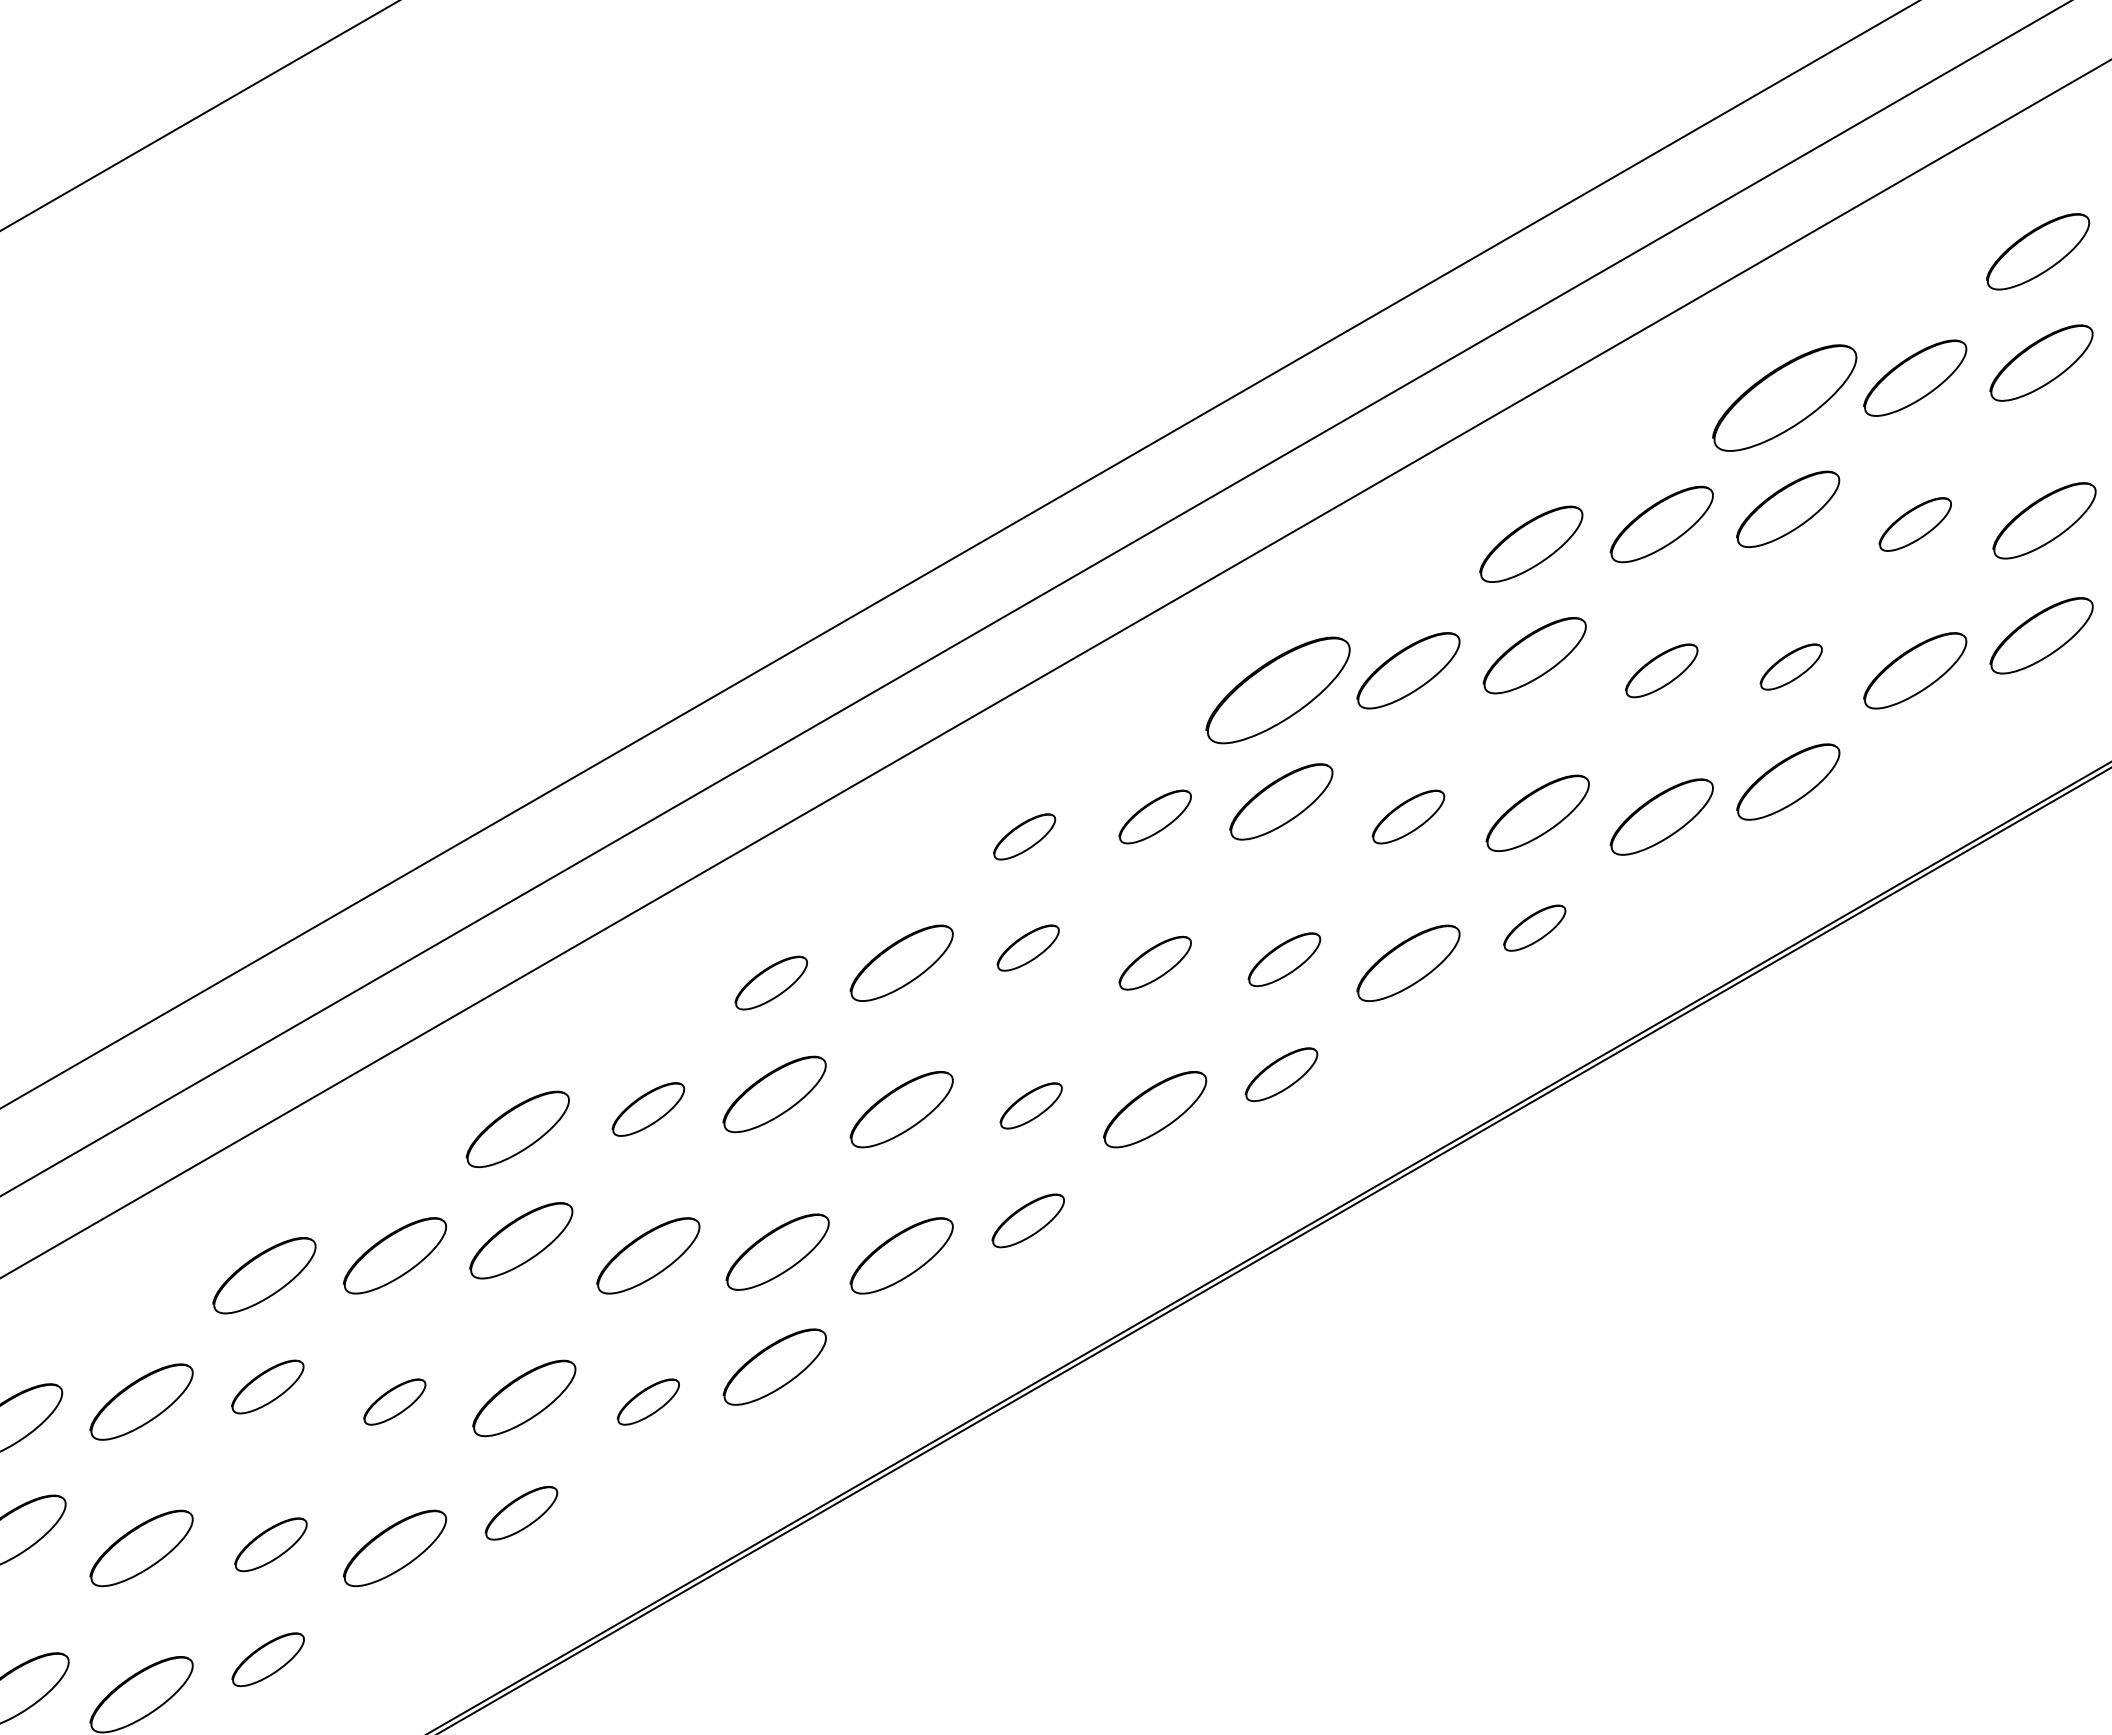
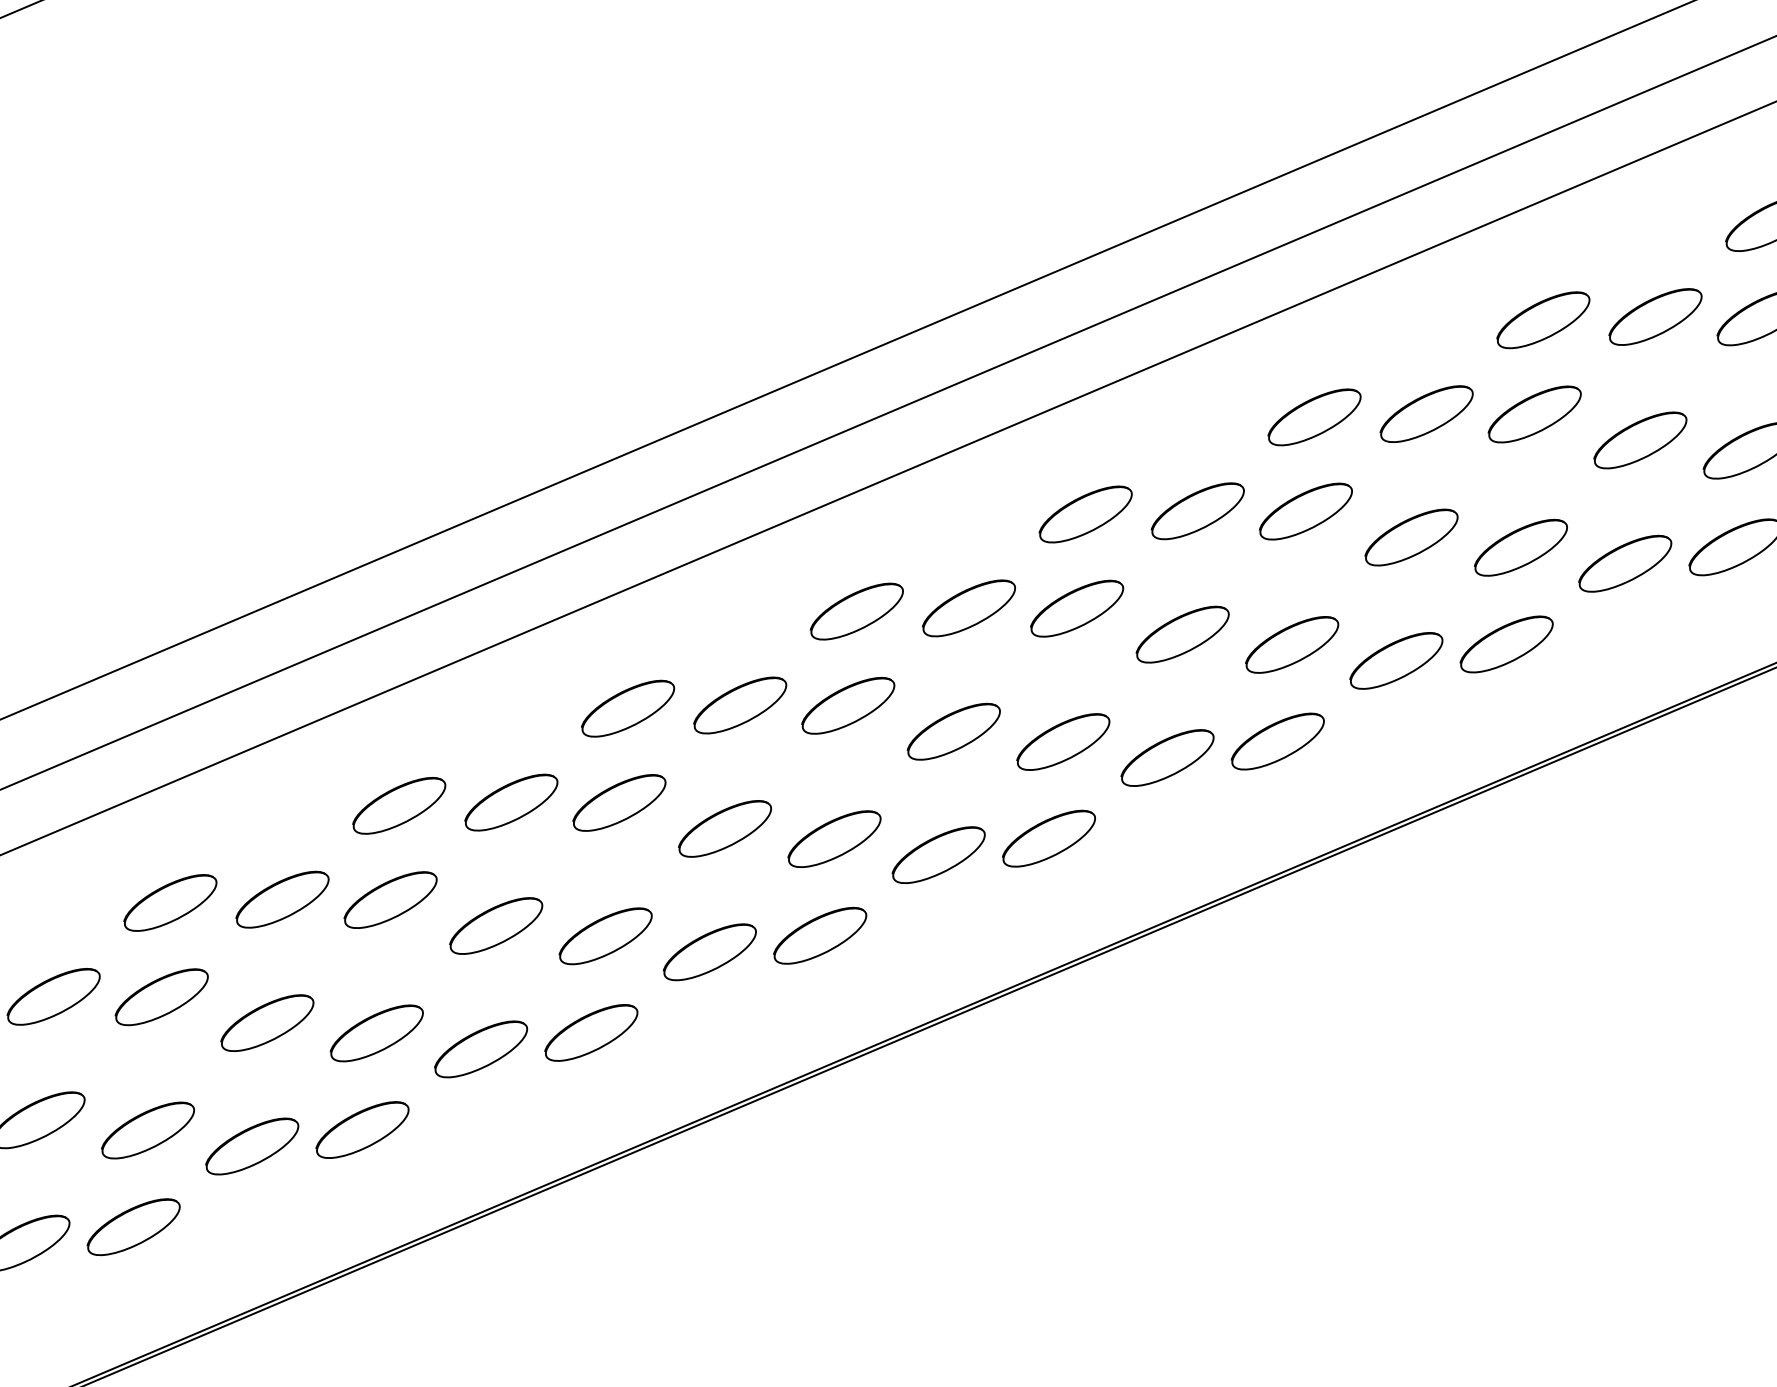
part: (1784, 397) -> (1543, 319), size x0.71
part: (1915, 524) -> (1640, 440), size x1.43
part: (1791, 666) -> (1521, 547), size x1.67
part: (1661, 670) -> (1411, 537), size x1.43
part: (1277, 690) -> (1085, 514), size x0.71
part: (1155, 816) -> (969, 607), size x1.43
part: (1408, 816) -> (1182, 634), size x1.43
part: (1024, 836) -> (856, 611), size x1.67
part: (1534, 927) -> (1277, 740), size x1.67
part: (1028, 947) -> (848, 705), size x1.67
part: (1284, 959) -> (1063, 741), size x1.43
part: (1155, 962) -> (954, 731), size x1.43
part: (771, 982) -> (628, 708), size x1.43
part: (1281, 1074) -> (1048, 838), size x1.43
part: (1031, 1105) -> (834, 838), size x1.67
part: (648, 1109) -> (511, 802), size x1.43
part: (1028, 1220) -> (820, 935), size x1.43
part: (267, 1386) -> (161, 996), size x1.43
part: (394, 1401) -> (266, 1022), size x1.67
part: (648, 1401) -> (481, 1048), size x1.67
part: (521, 1512) -> (362, 1129), size x1.43
part: (270, 1544) -> (147, 1130), size x1.43
part: (268, 1659) -> (133, 1227), size x1.43

